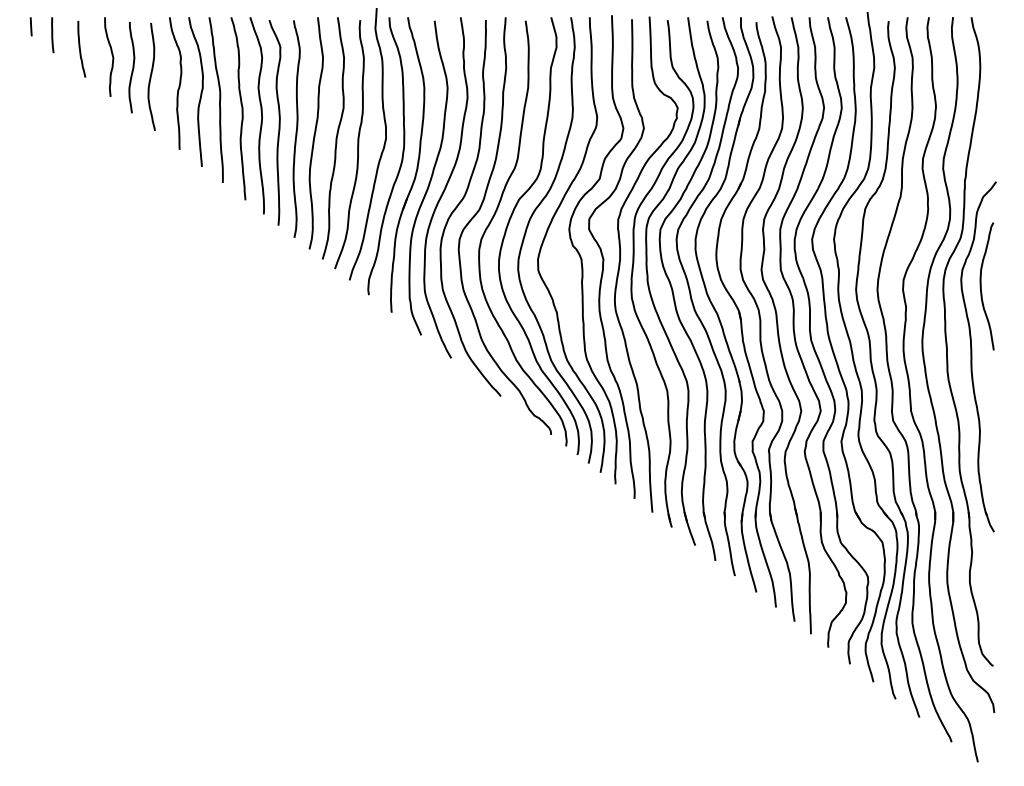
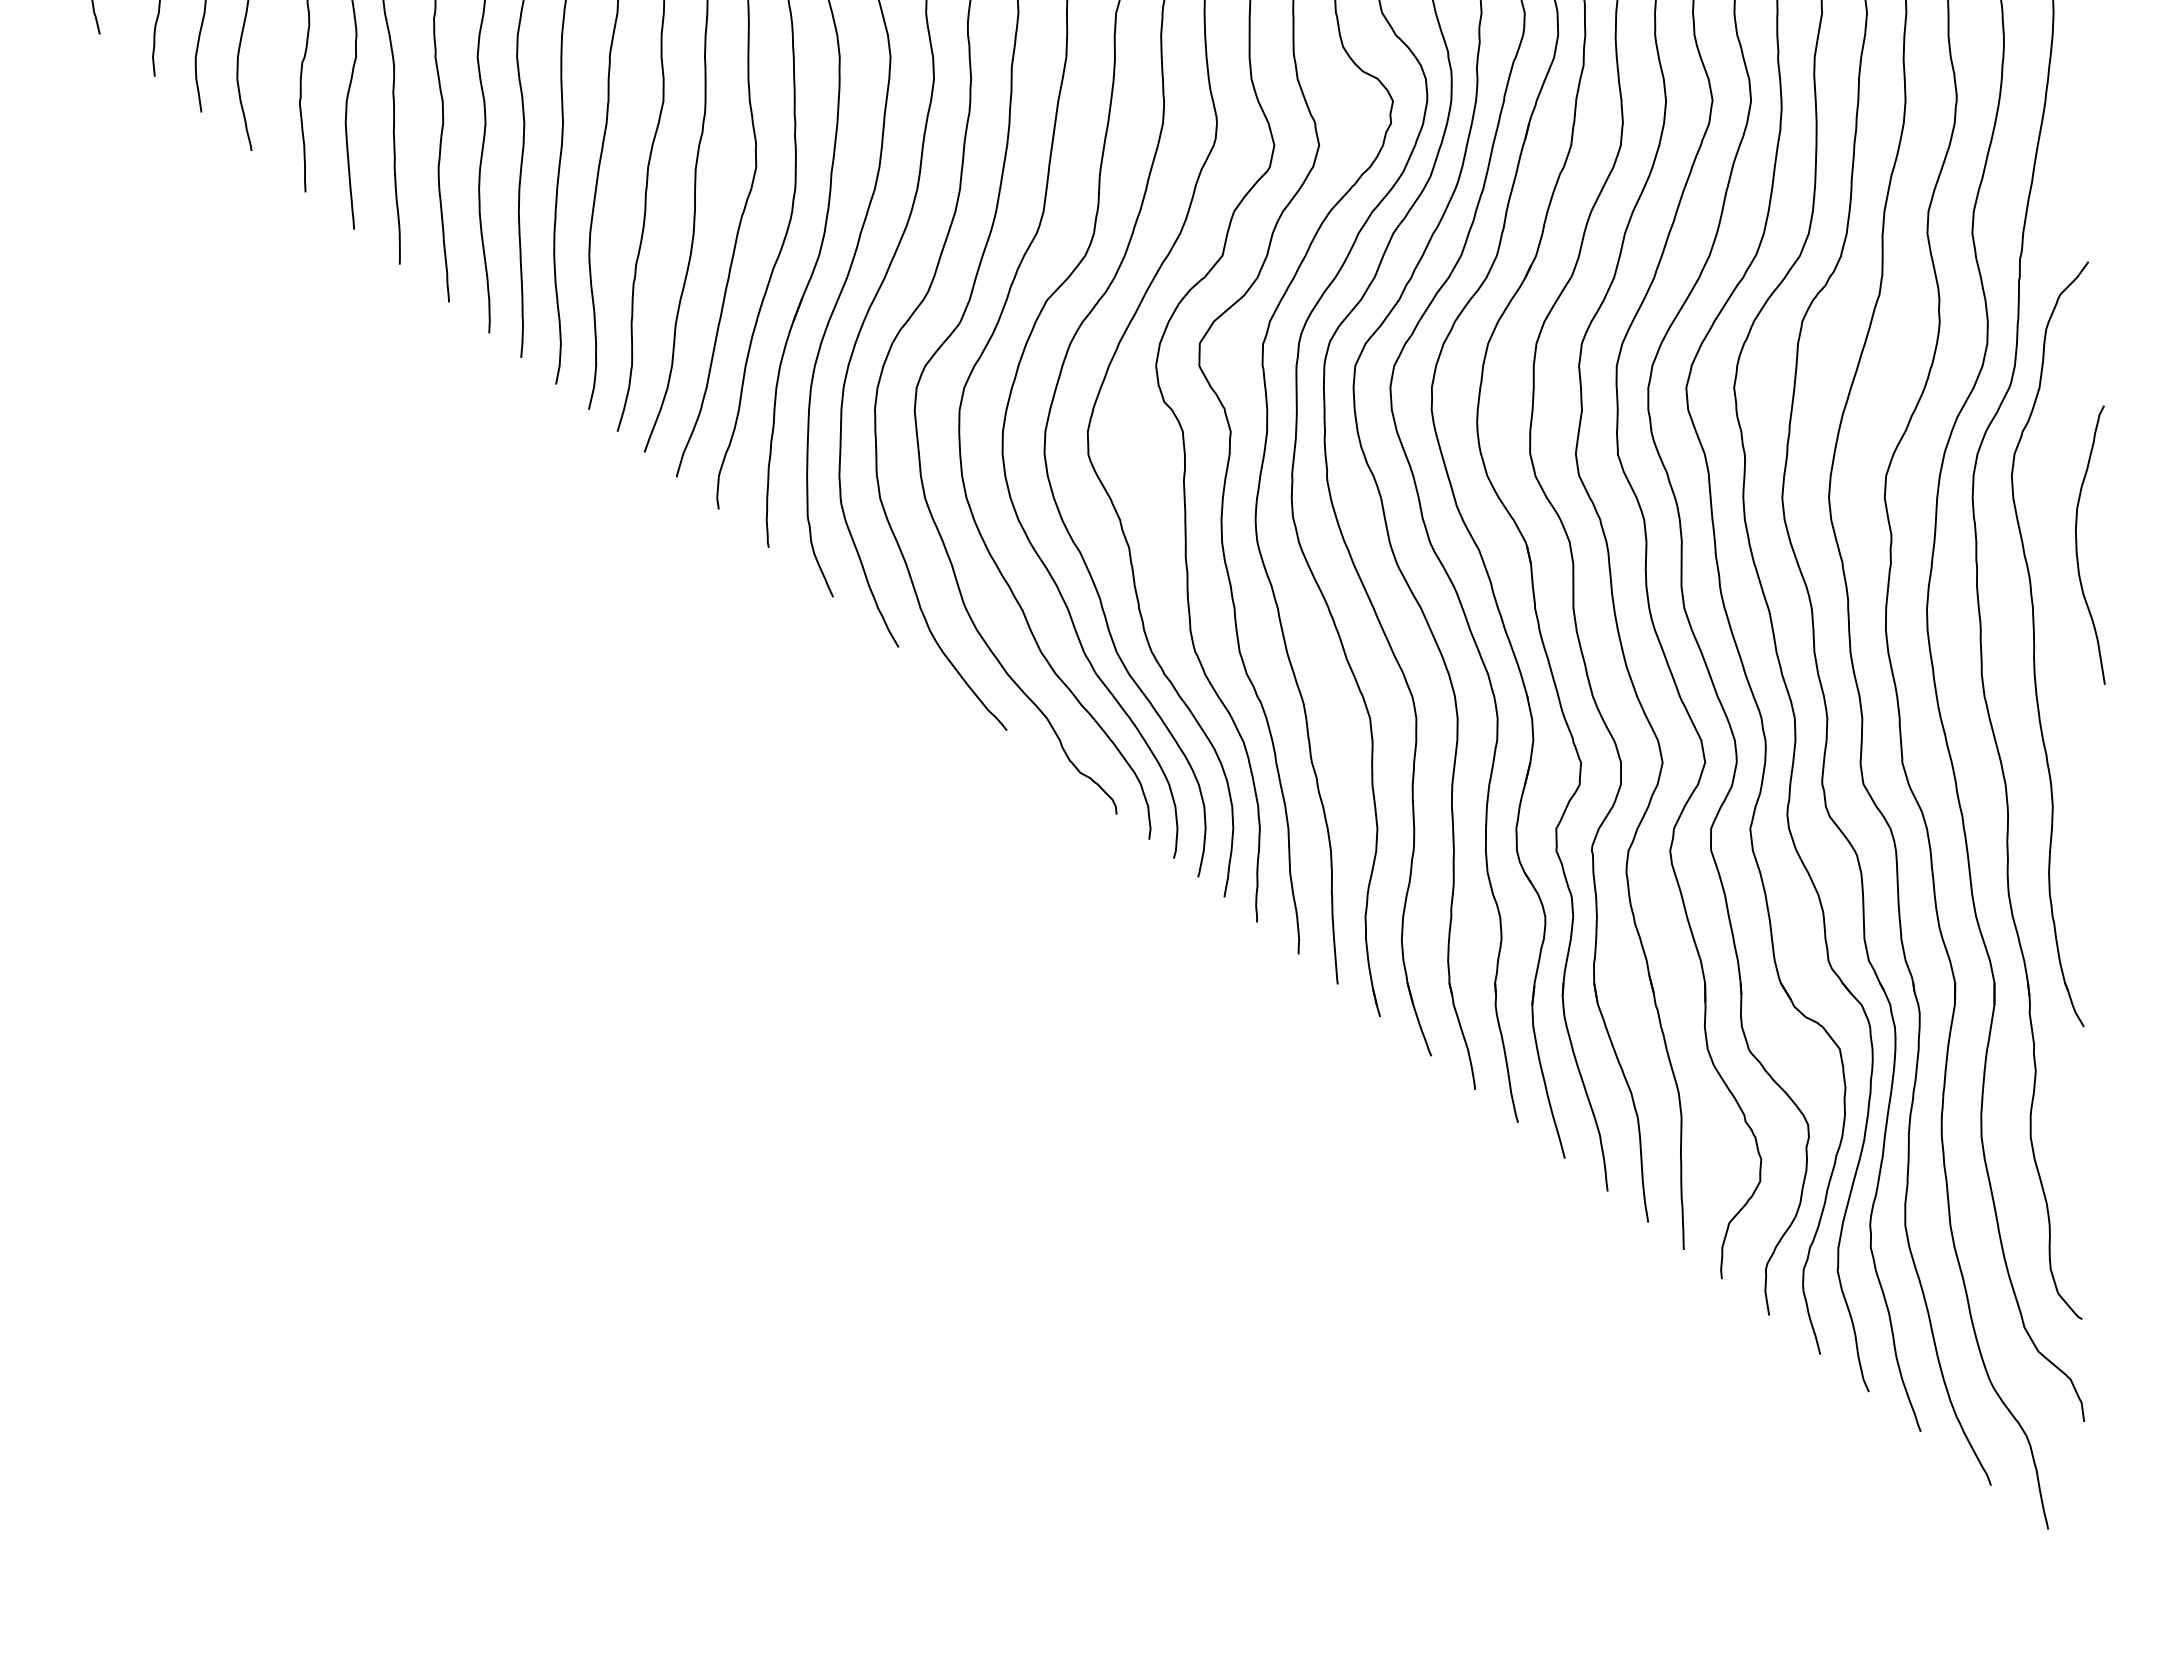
curve: (981, 286) -> (2077, 545), moved

